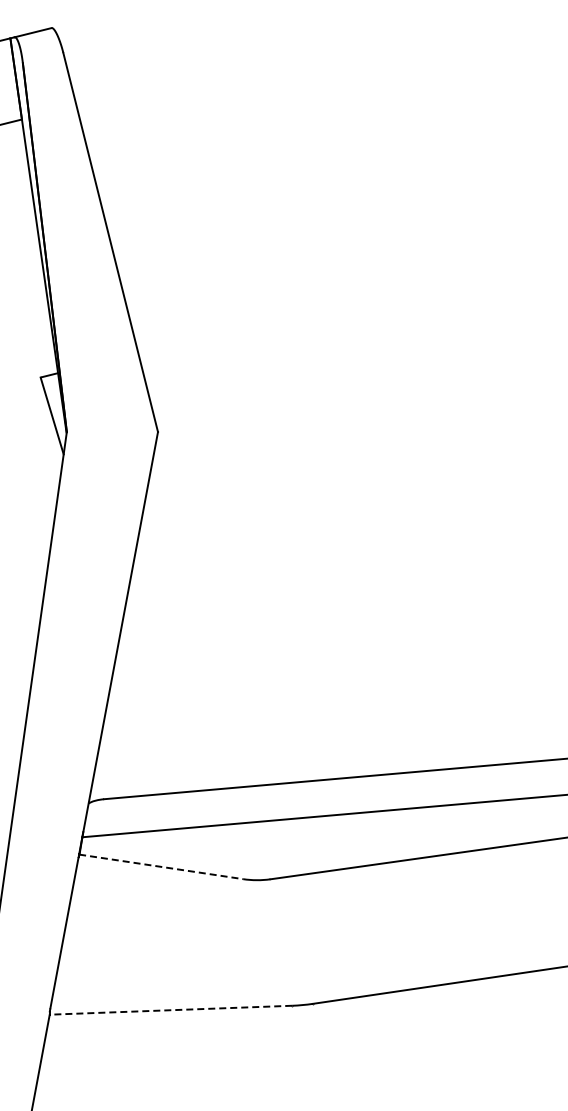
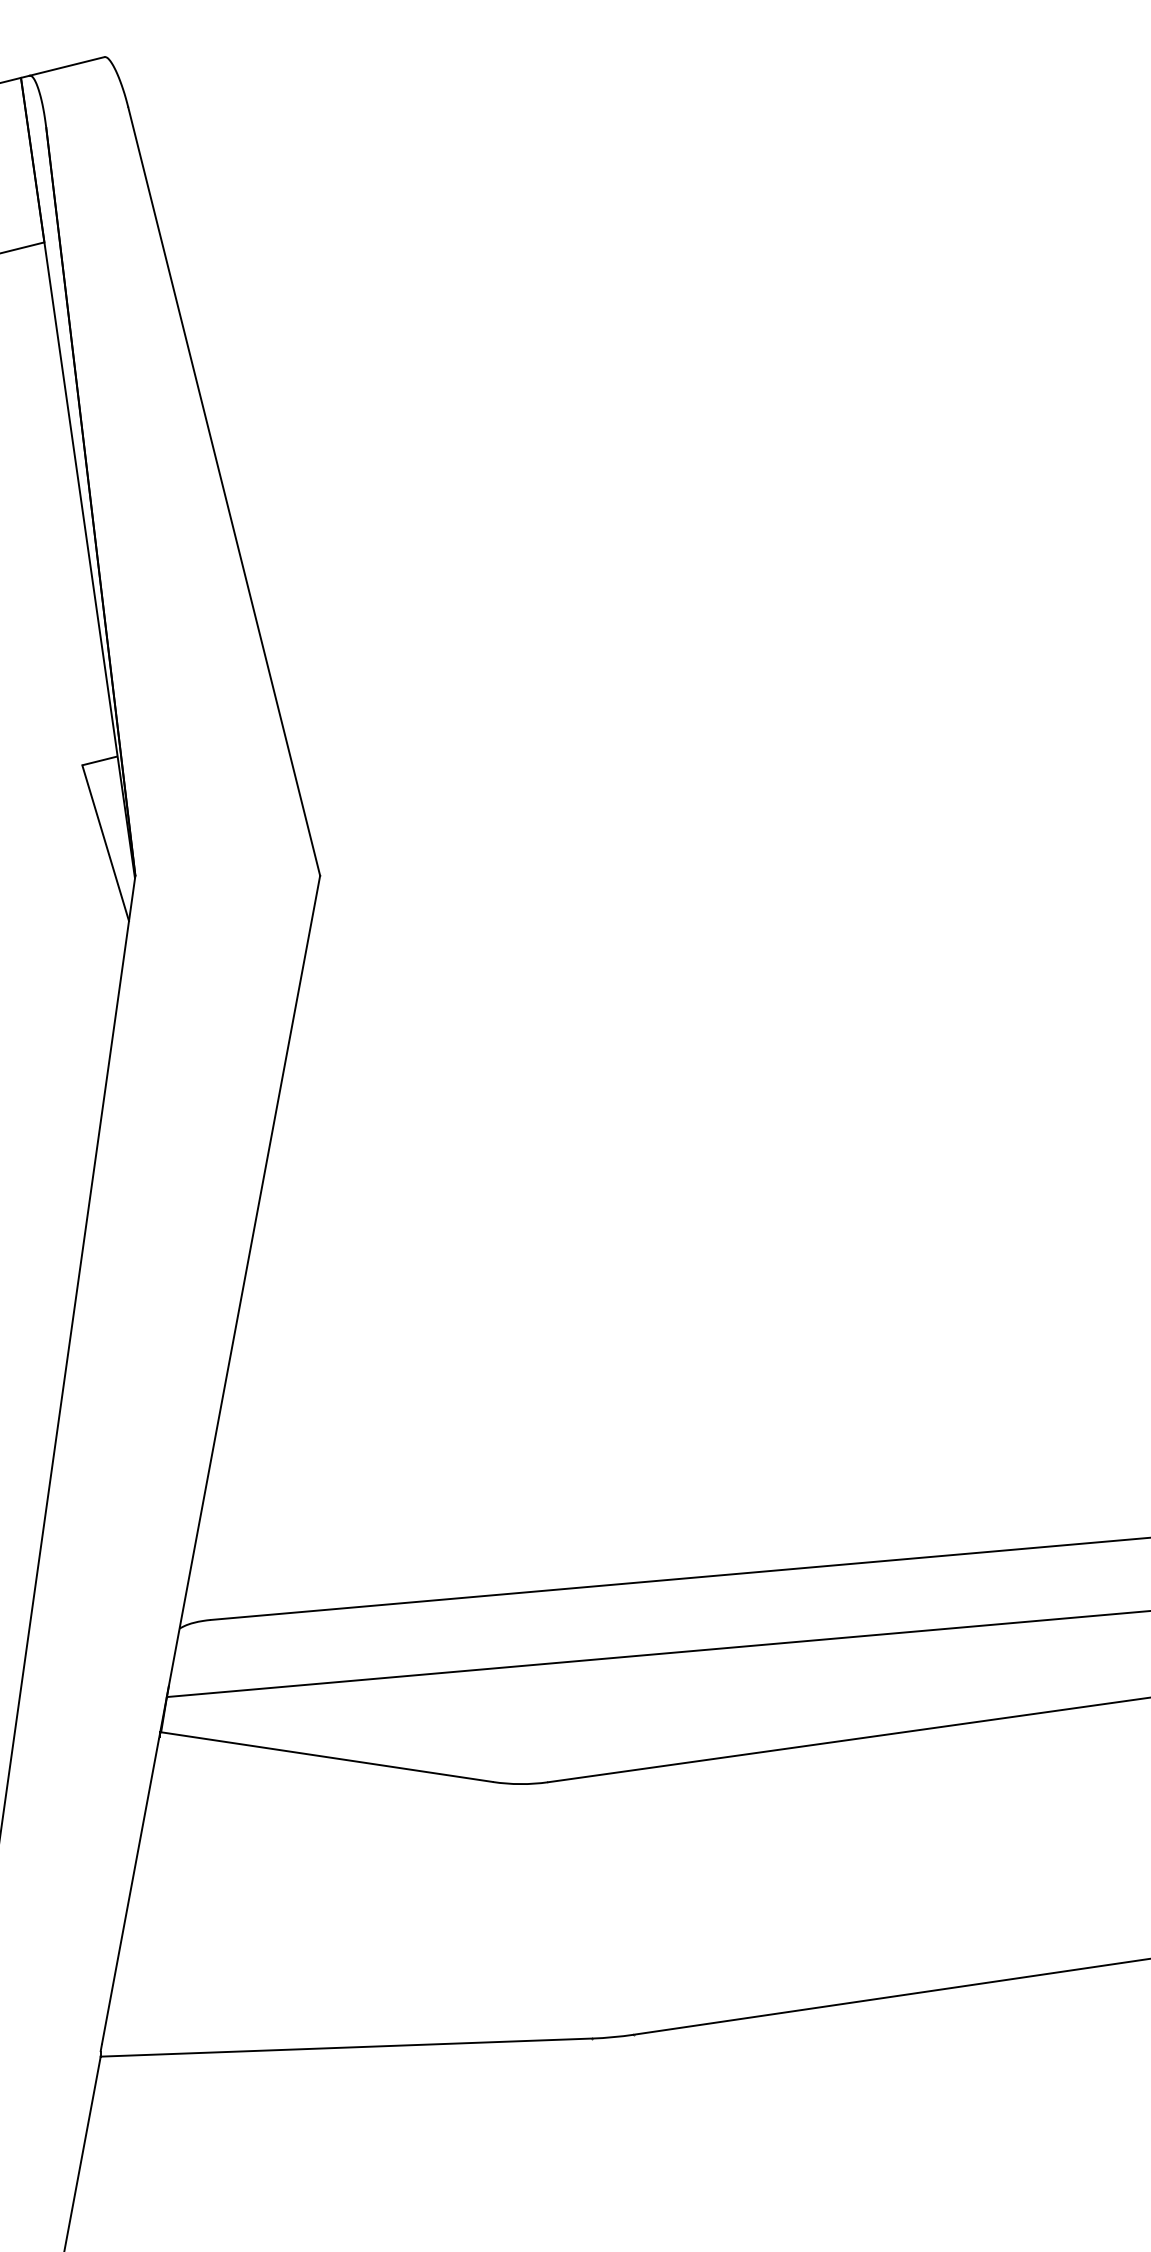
line: (161, 866) -> (327, 1756), dashed -> solid
line: (170, 1010) -> (345, 2048), dashed -> solid

